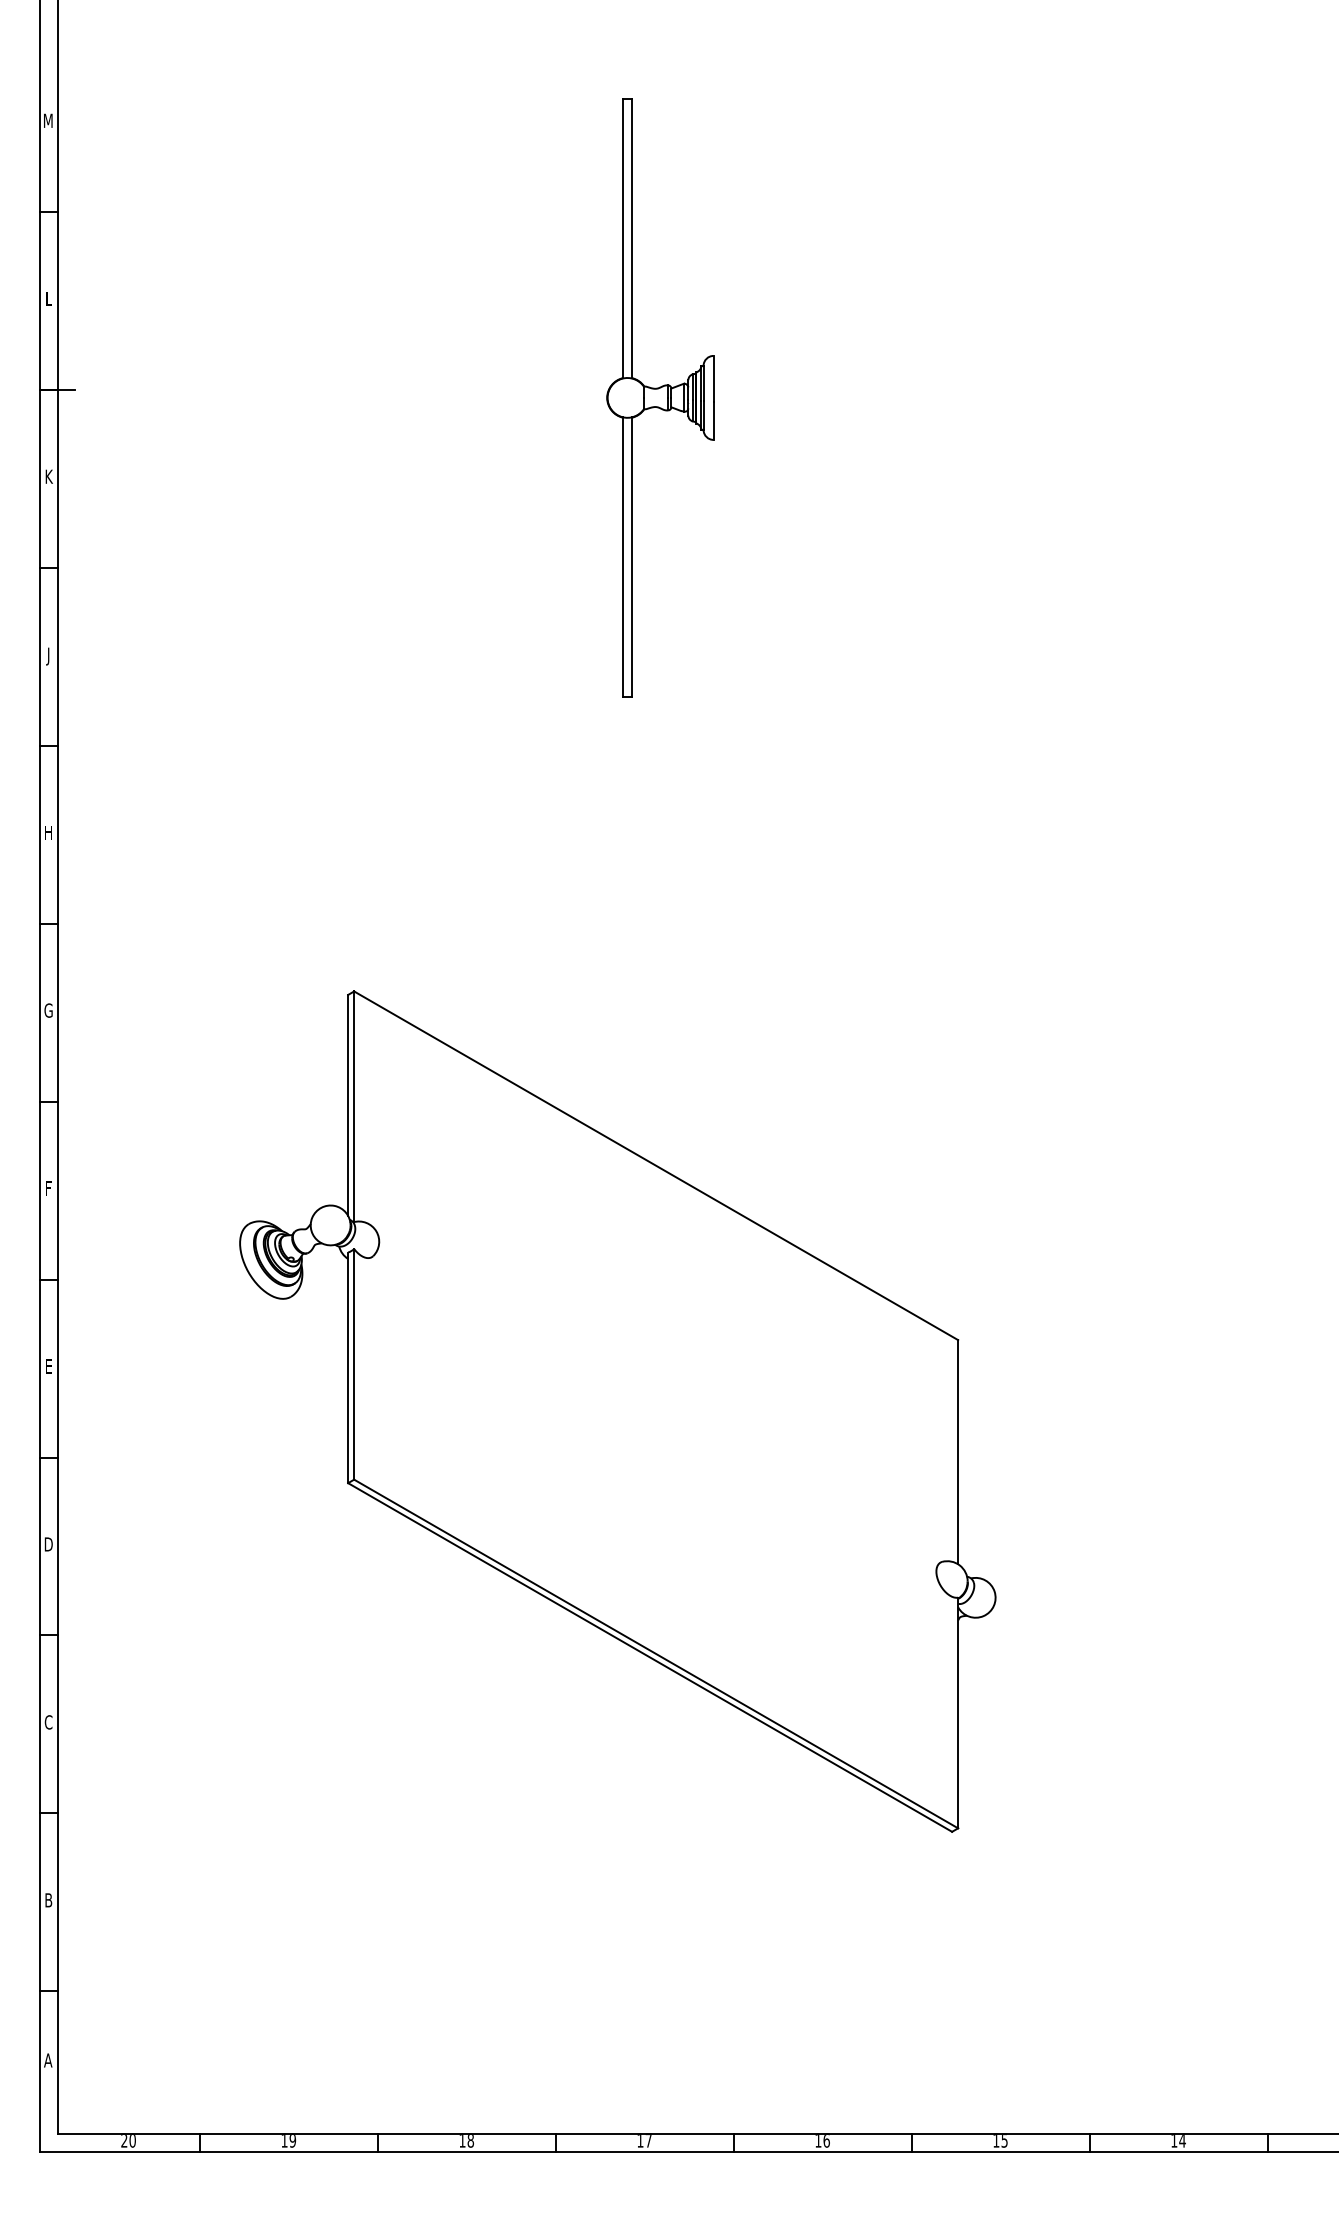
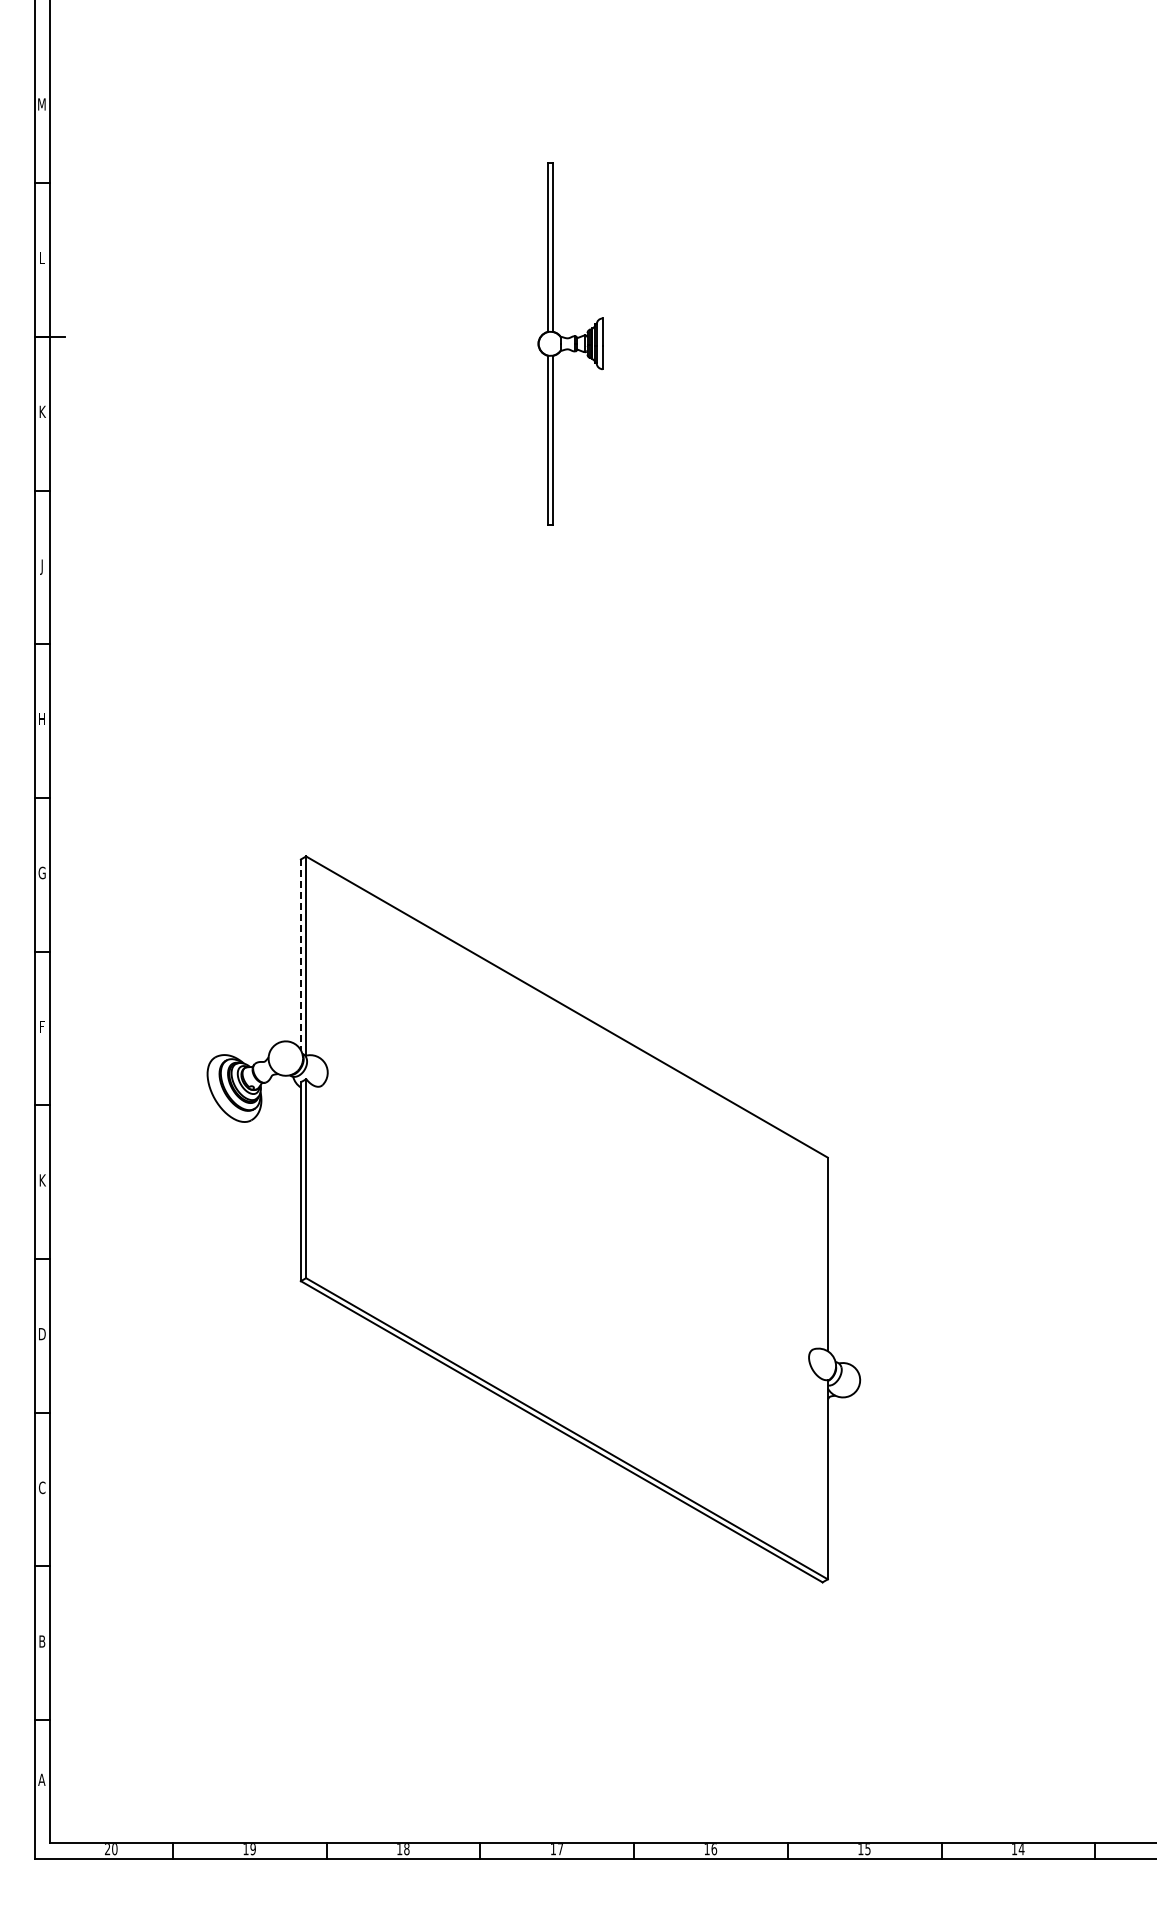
part: (660, 397) -> (570, 343), size x0.7
line: (347, 1106) -> (300, 955), solid -> dashed
text: (48, 1366) -> (42, 1180), E -> K

